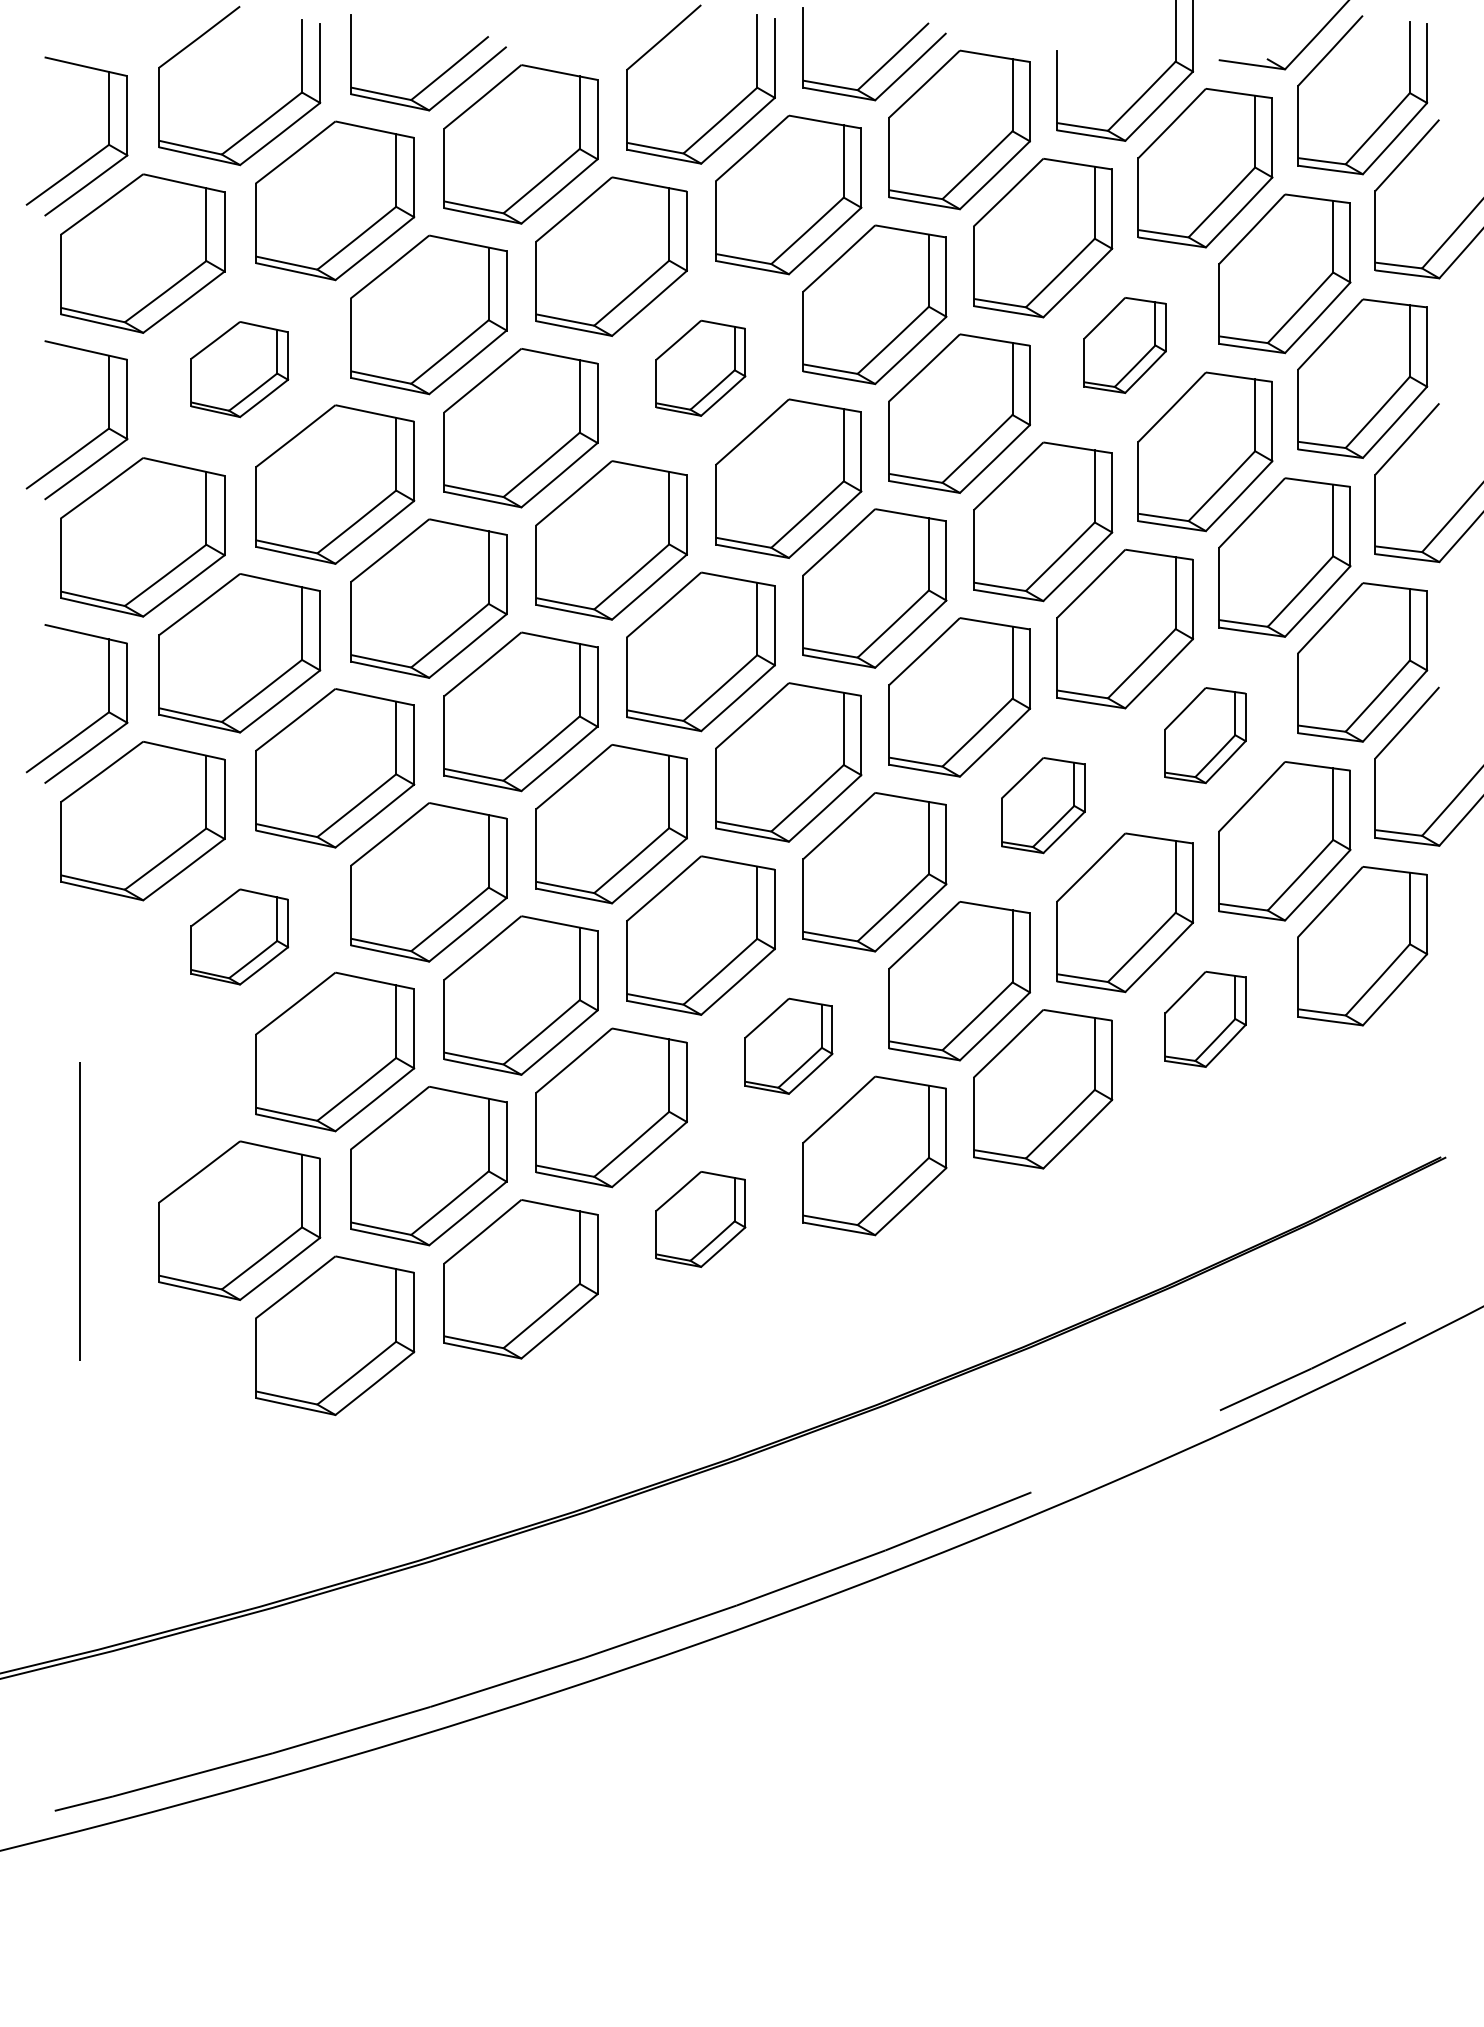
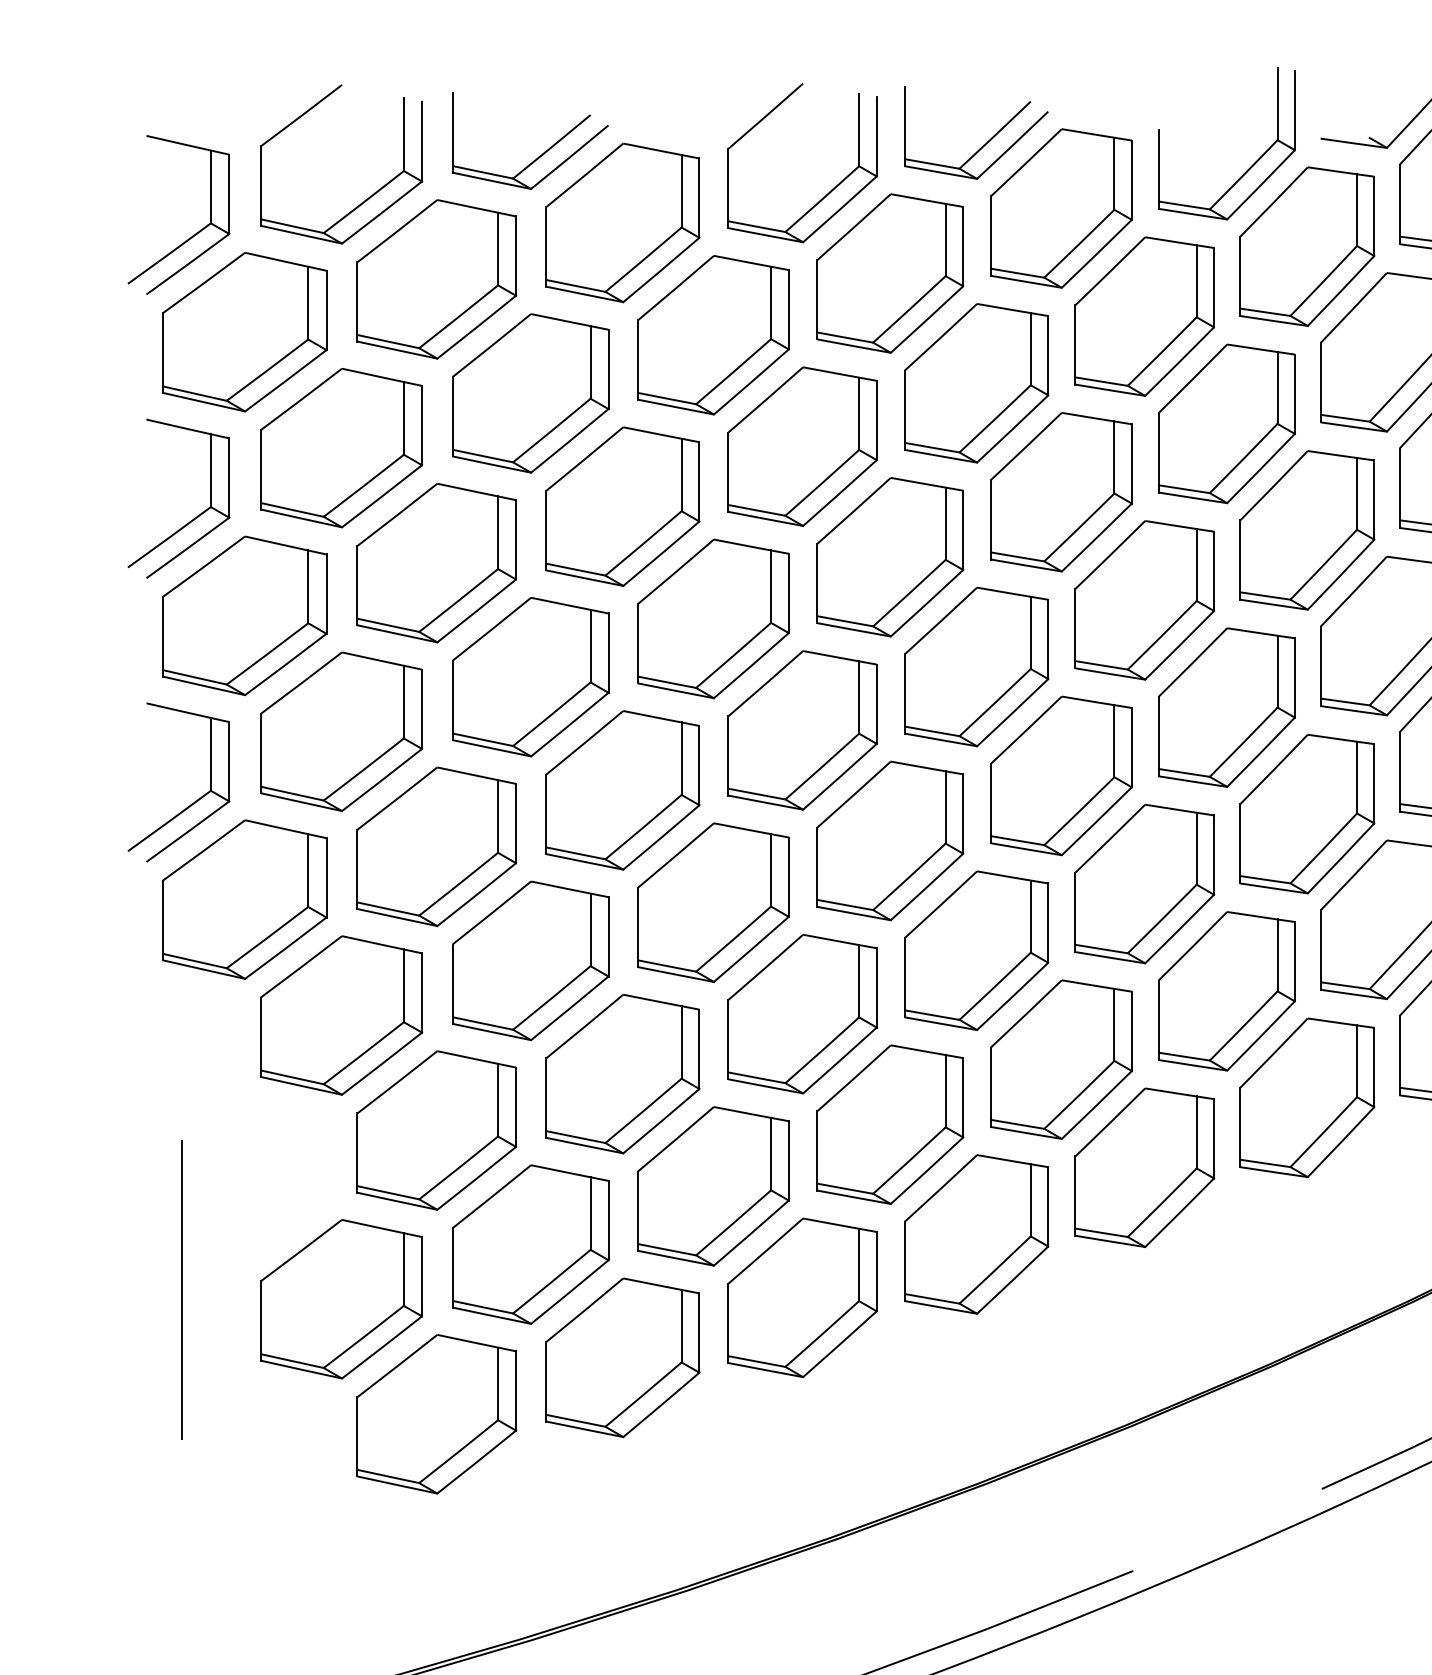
part: (1124, 345) -> (1226, 424), size x1.67
part: (700, 368) -> (802, 447), size x1.67
part: (239, 369) -> (341, 448), size x1.67
part: (1205, 735) -> (1307, 814), size x1.67
part: (1043, 805) -> (1145, 884), size x1.67
part: (239, 936) -> (341, 1015), size x1.67
part: (1205, 1019) -> (1307, 1098), size x1.67
part: (788, 1046) -> (890, 1125), size x1.67
part: (700, 1219) -> (802, 1298), size x1.67

